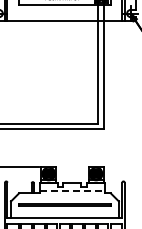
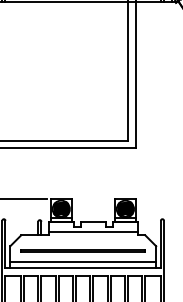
line: (72, 191) -> (93, 232), dashed -> solid
line: (64, 213) -> (82, 262), added

